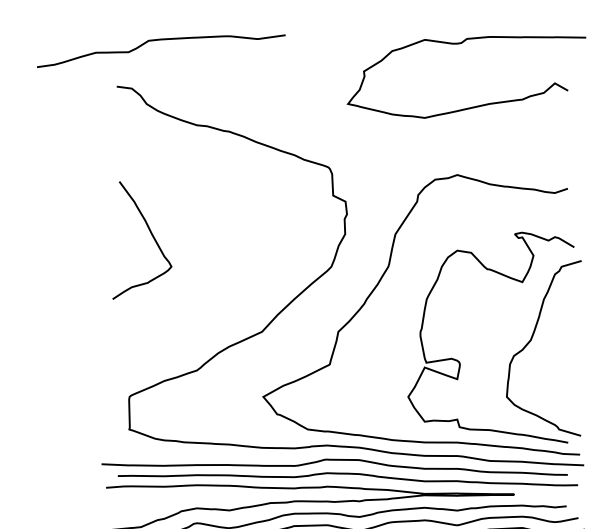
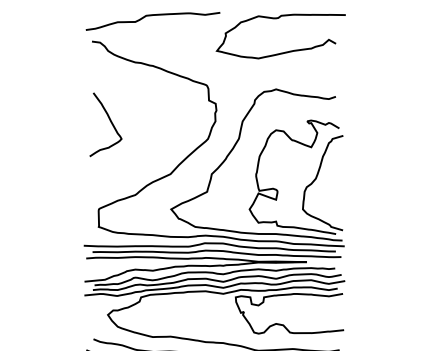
curve: (158, 42) -> (151, 16), moved

